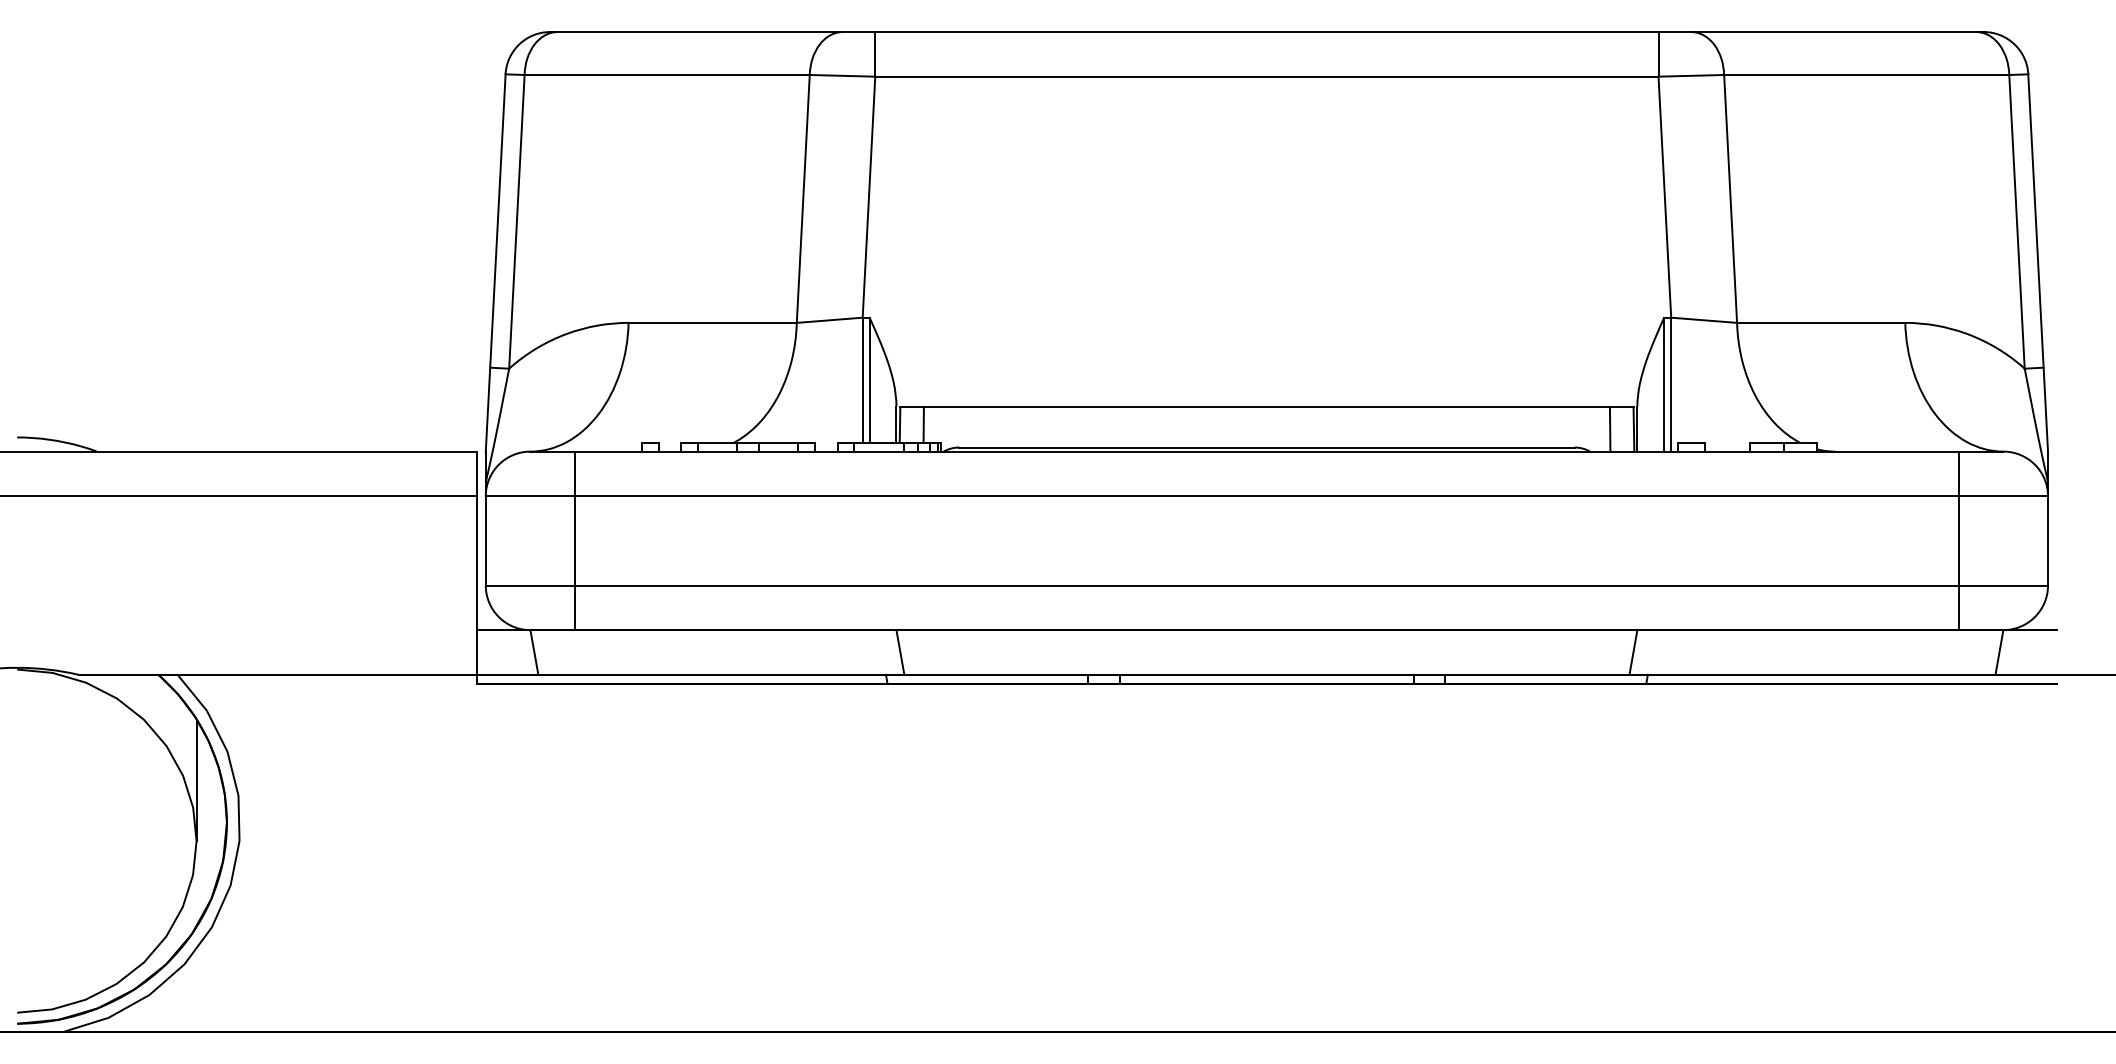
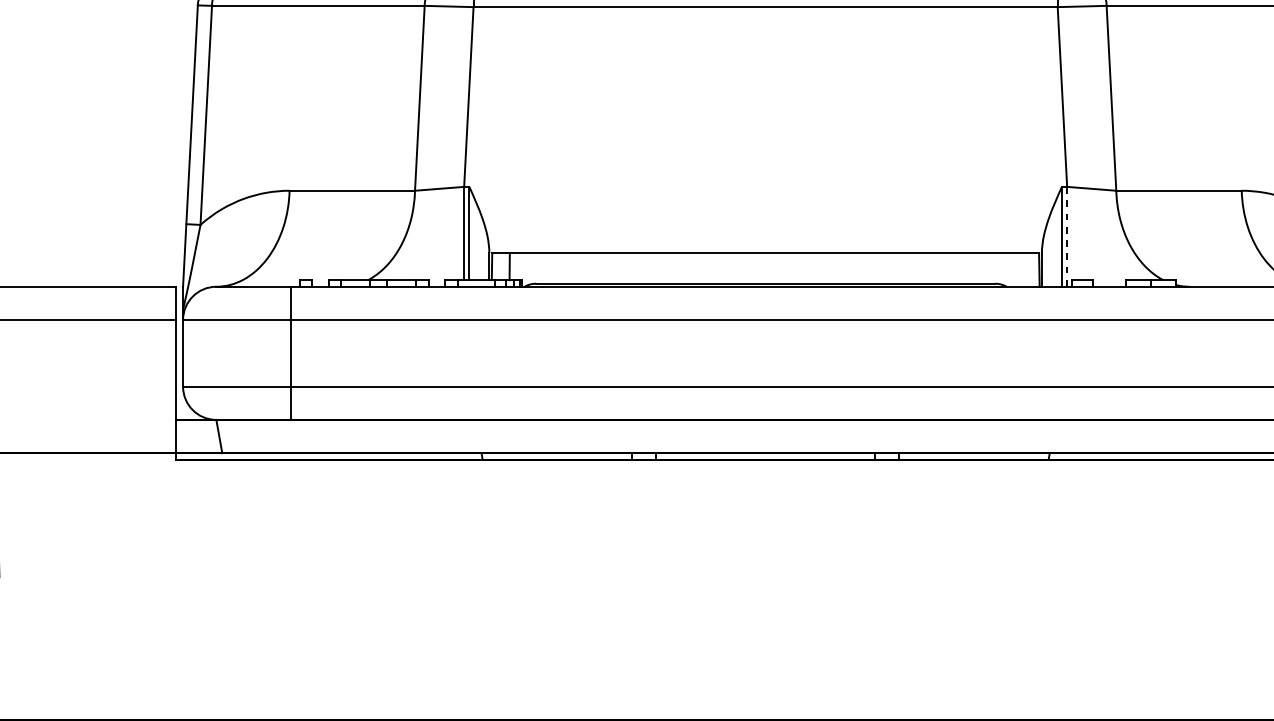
line: (1671, 384) -> (1067, 236), solid -> dashed
line: (1609, 428) -> (1021, 269), removed
line: (575, 540) -> (291, 353), moved
line: (900, 652) -> (492, 436), removed
line: (1633, 652) -> (1039, 436), removed

